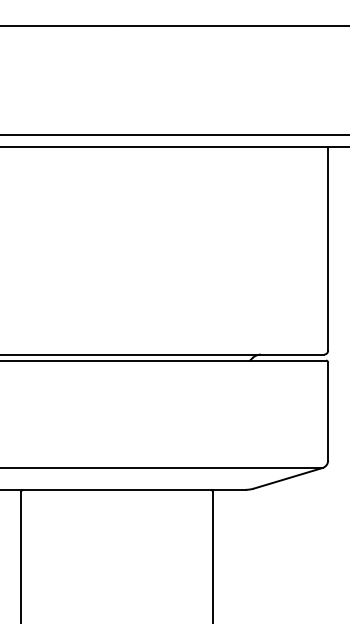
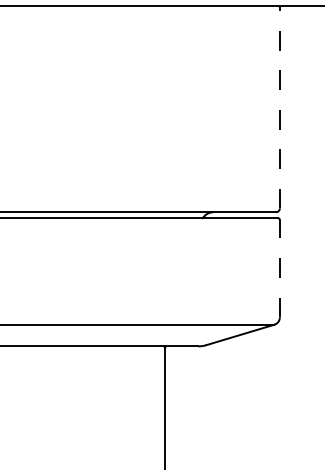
line: (328, 248) -> (280, 107), solid -> dashed
line: (328, 411) -> (280, 268), solid -> dashed

